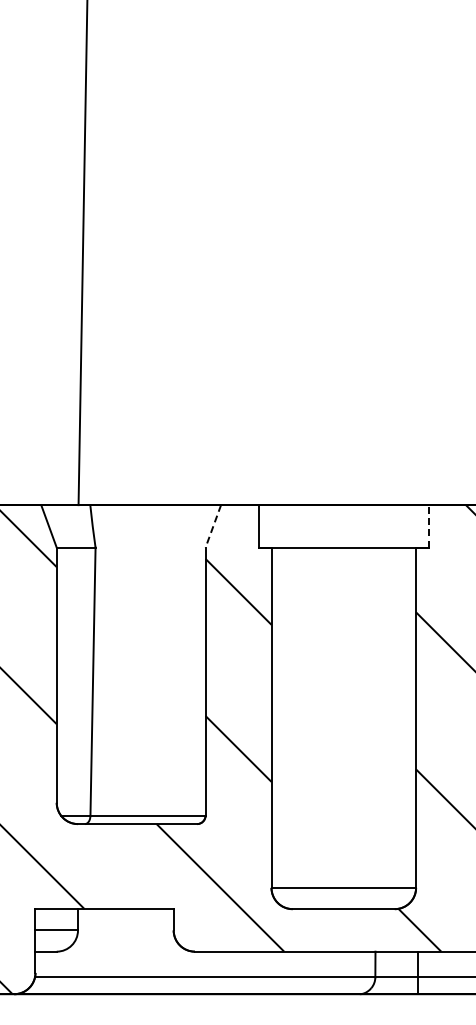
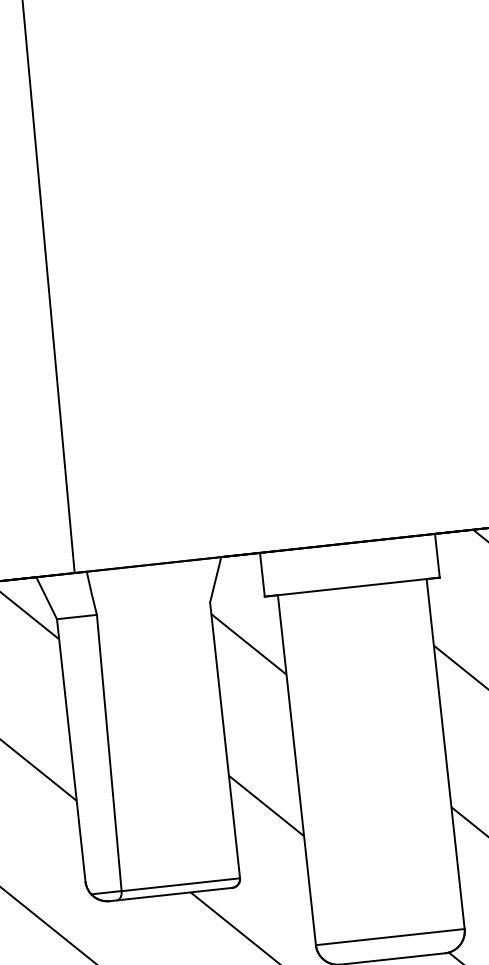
line: (428, 525) -> (436, 554), dashed -> solid
line: (213, 526) -> (215, 579), dashed -> solid

